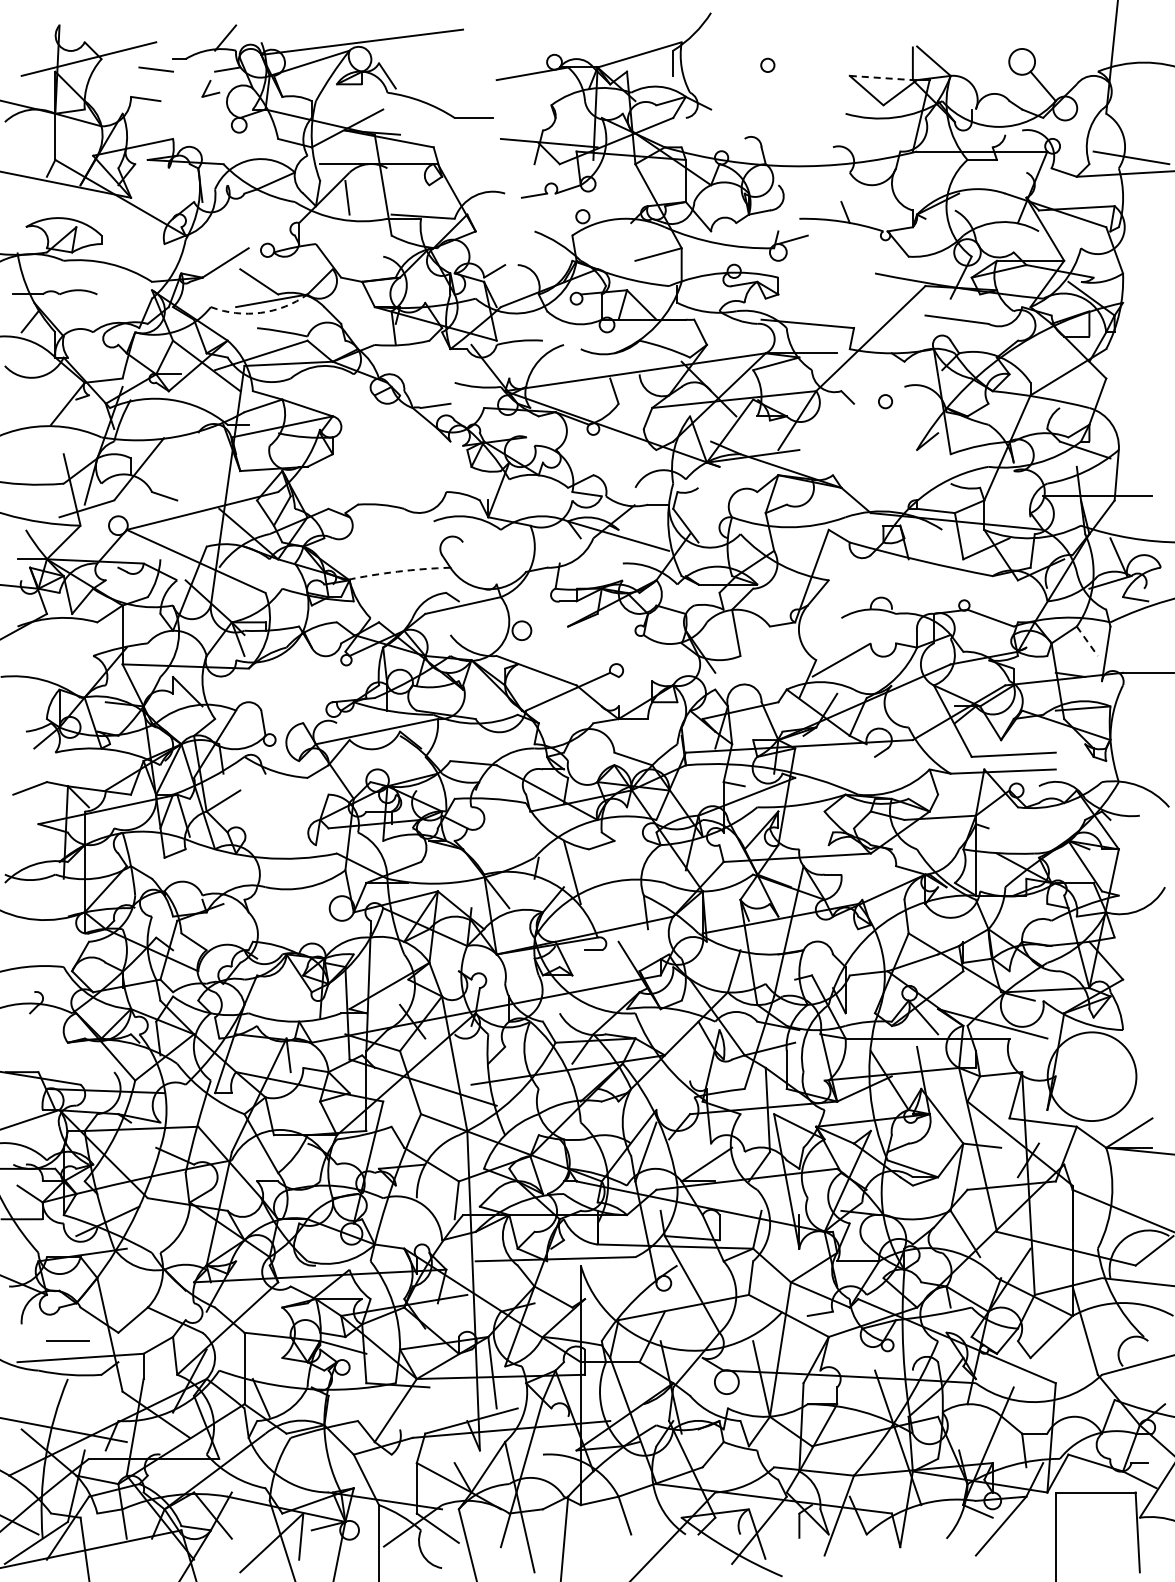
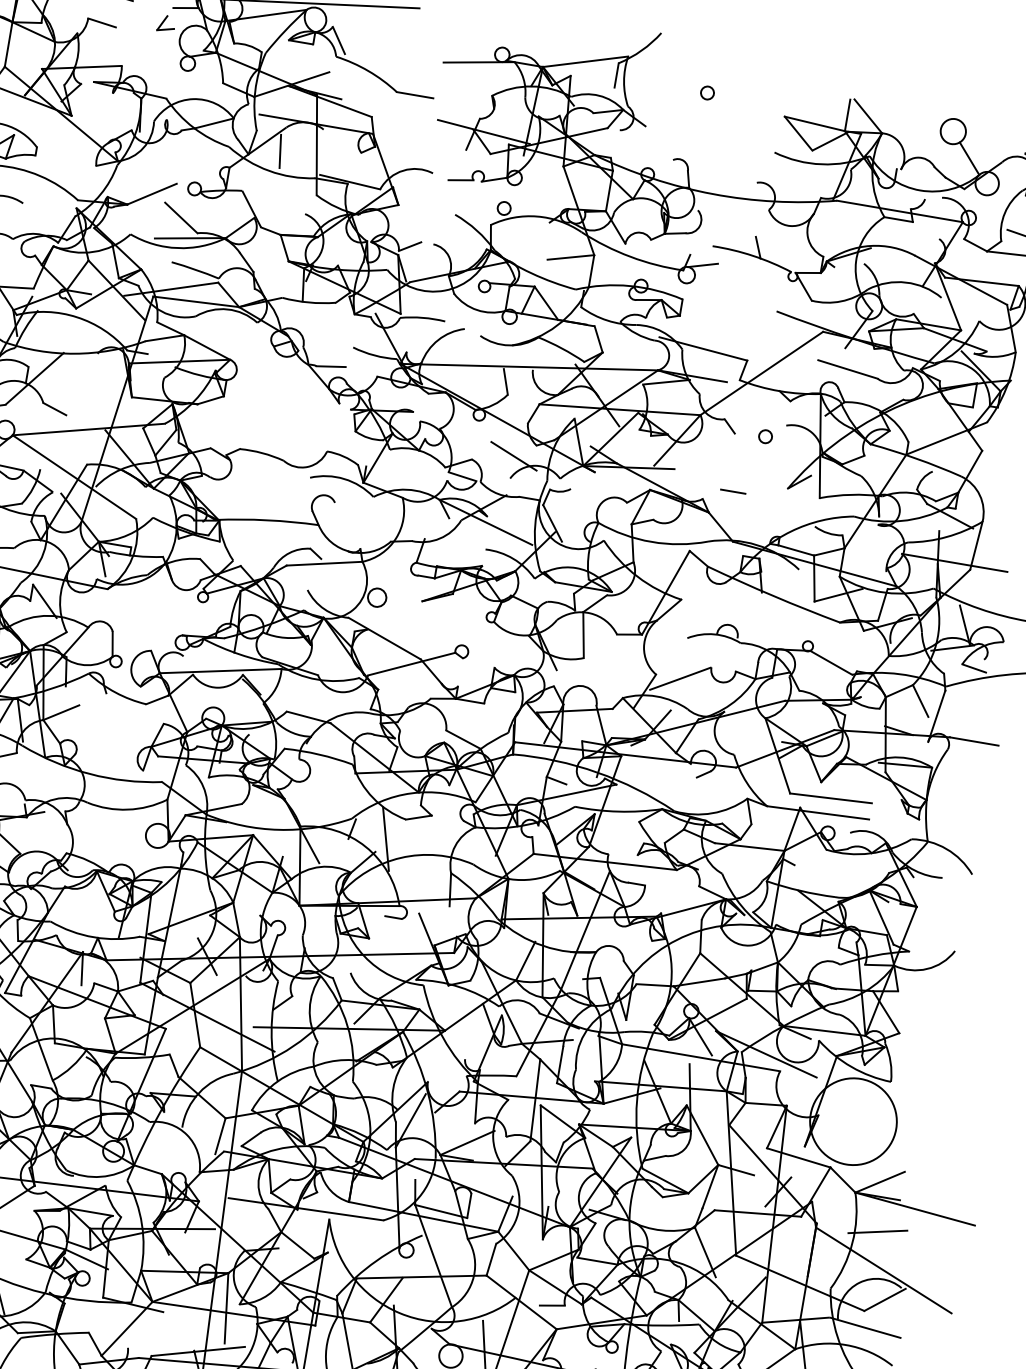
line: (881, 78) -> (814, 124), dashed -> solid
arc: (260, 312) -> (177, 247), dashed -> solid
line: (862, 462) -> (733, 491), added
line: (635, 464) -> (514, 456), added
arc: (397, 571) -> (266, 520), dashed -> solid
line: (1087, 641) -> (920, 701), dashed -> solid
line: (1135, 1183) -> (877, 1231), added

